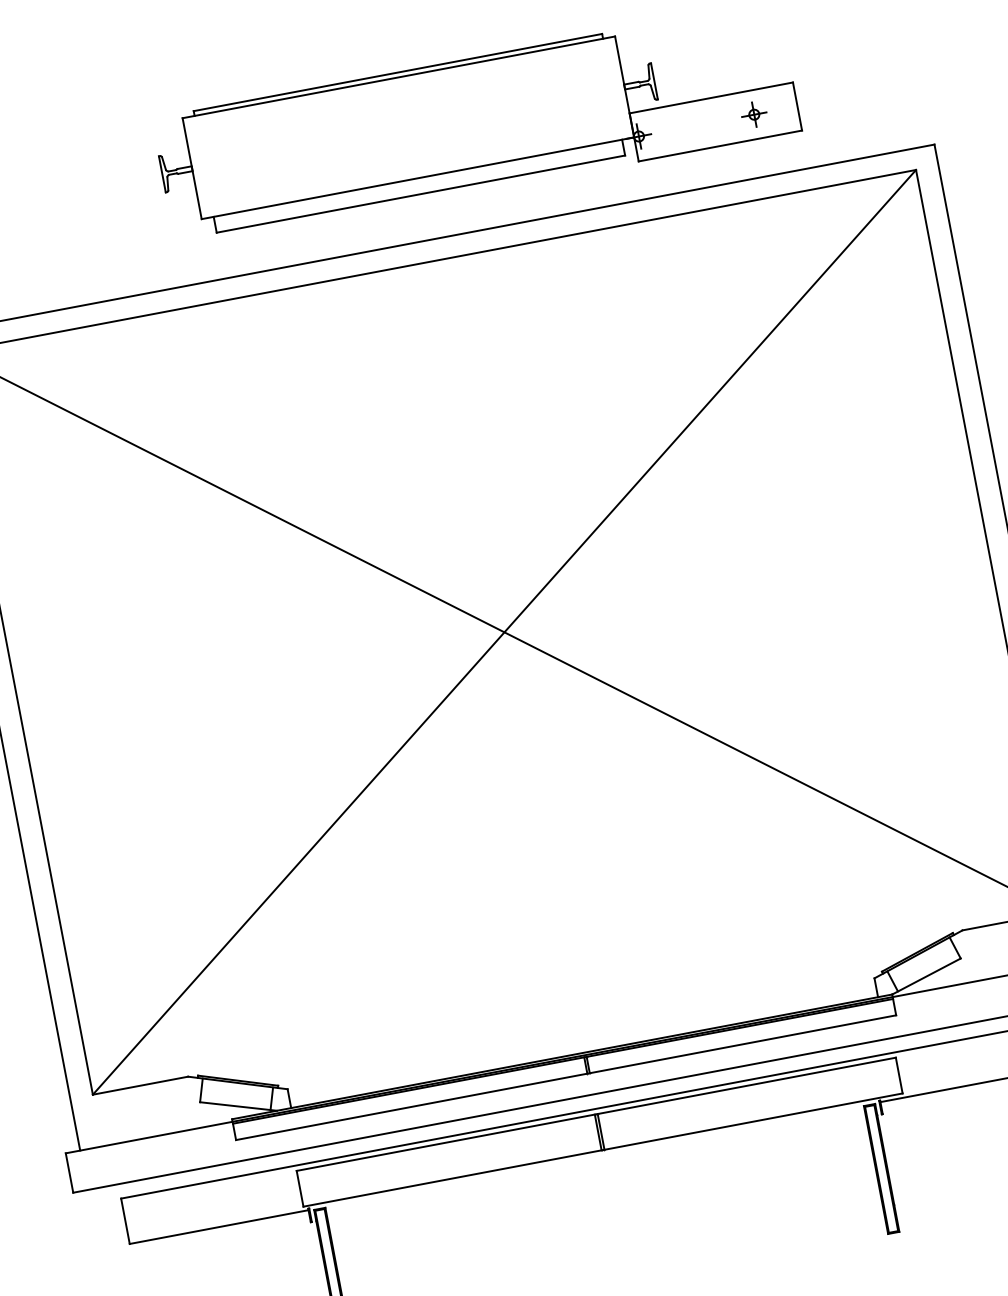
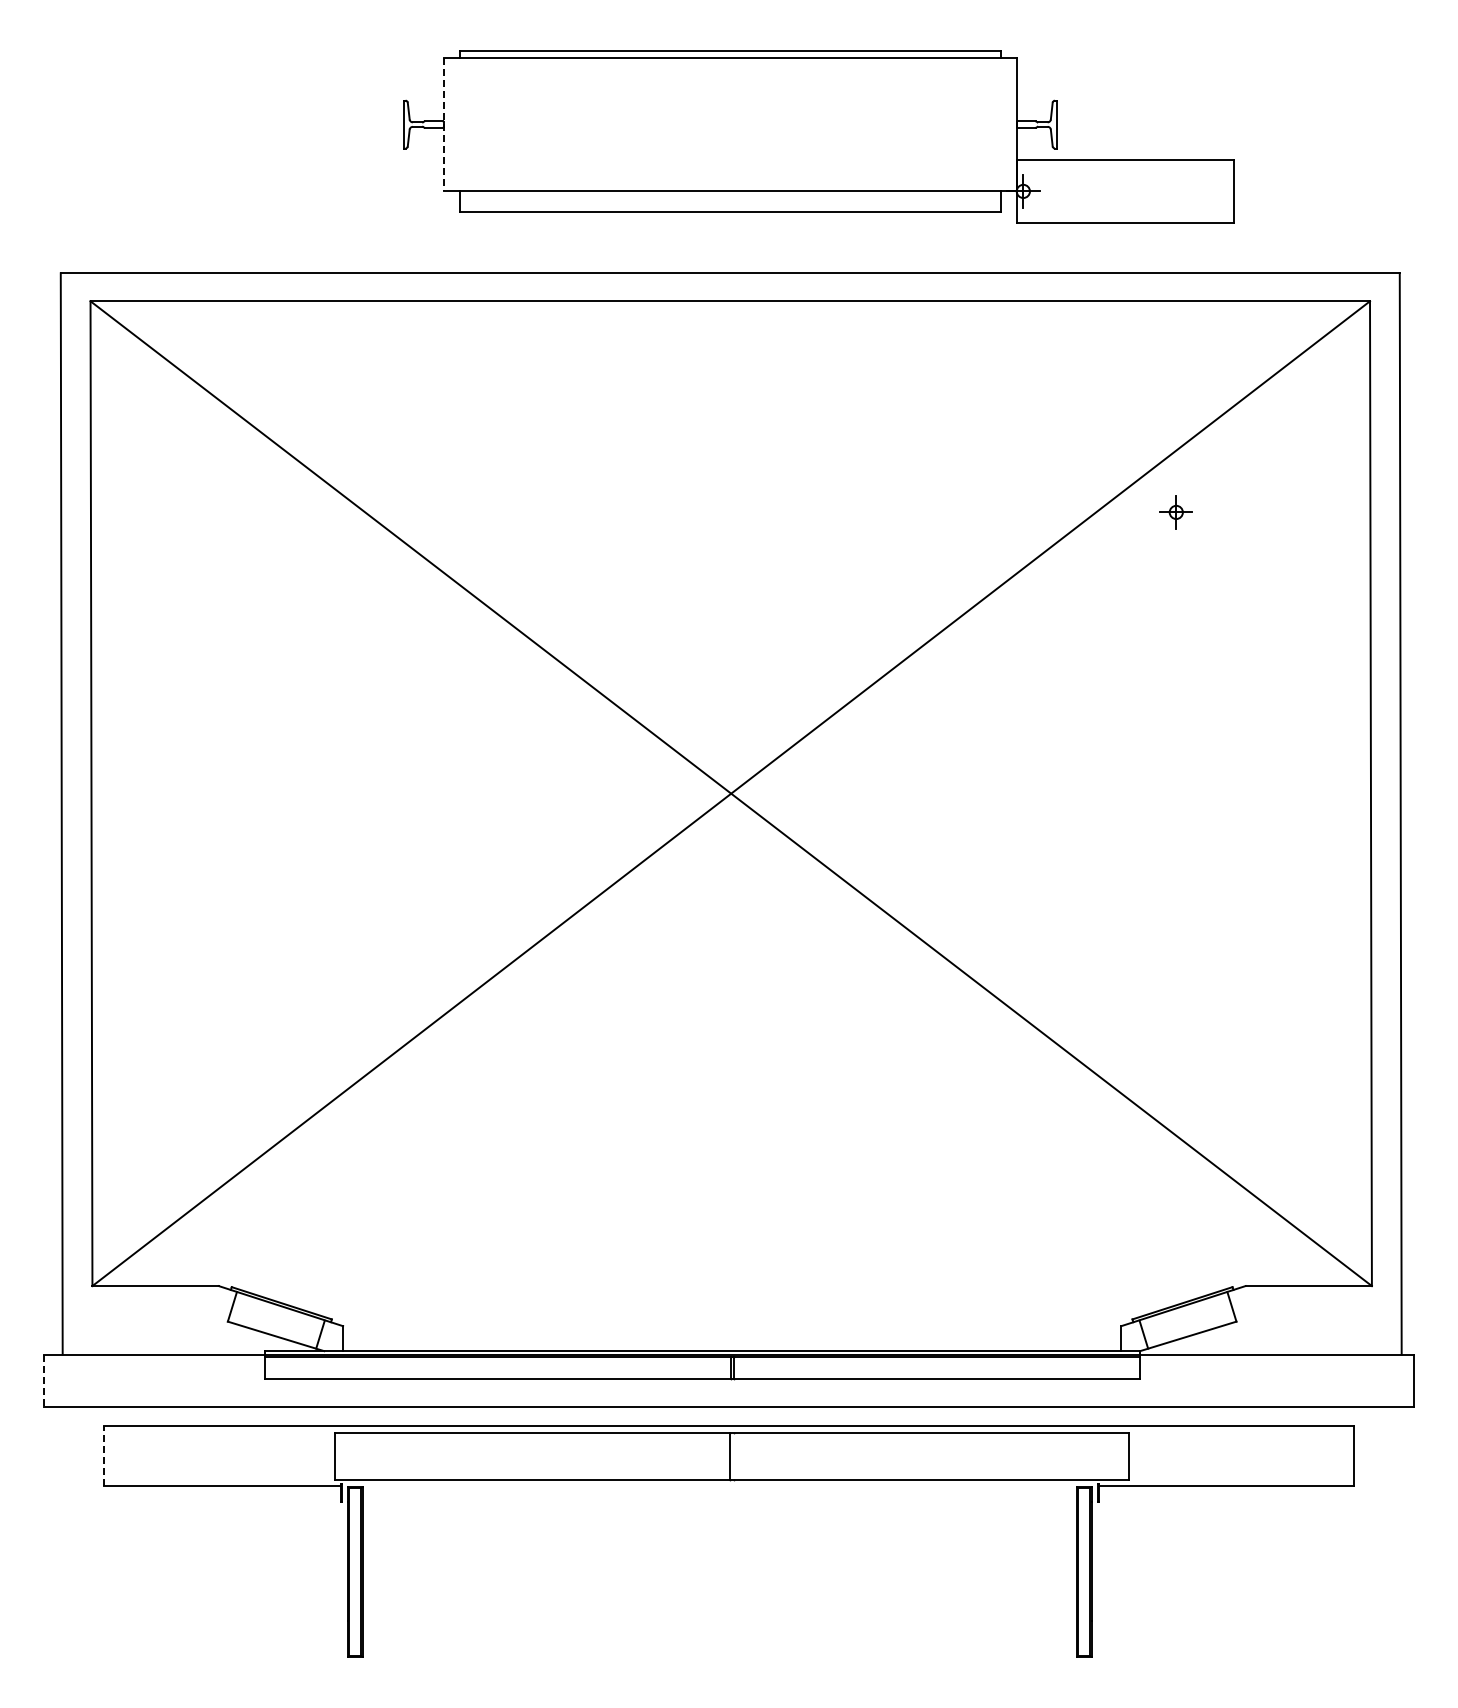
part: (753, 114) -> (1175, 512), moved
line: (192, 168) -> (443, 124), solid -> dashed
line: (601, 1131) -> (734, 1456), removed
line: (69, 1173) -> (43, 1381), solid -> dashed
line: (125, 1220) -> (103, 1455), solid -> dashed

